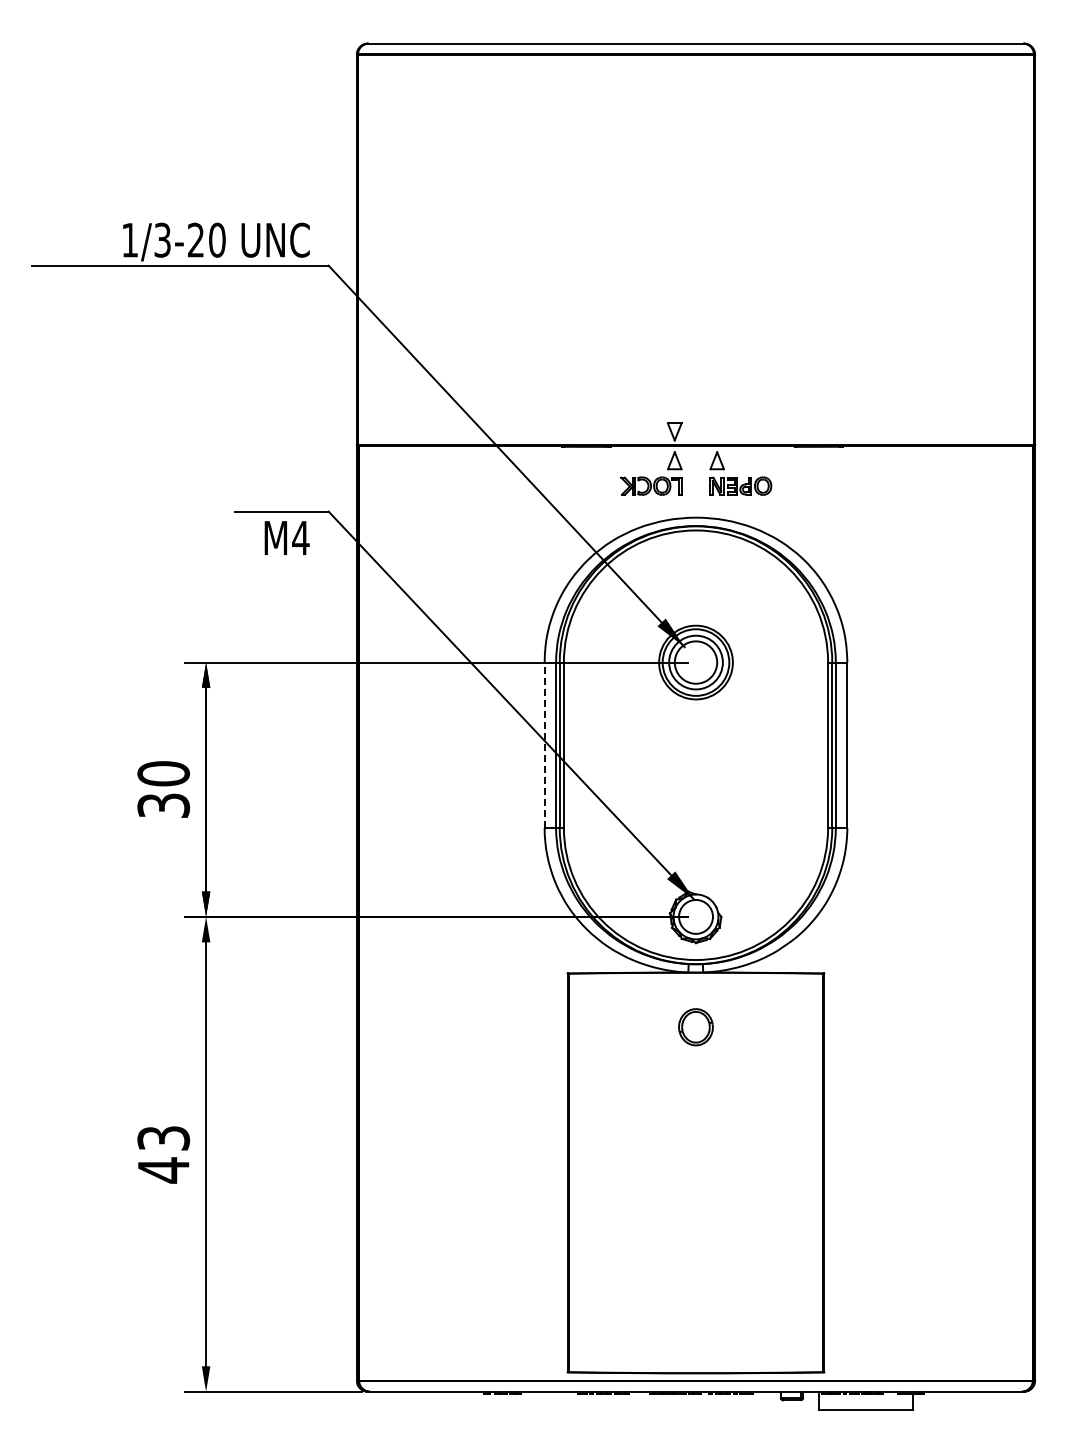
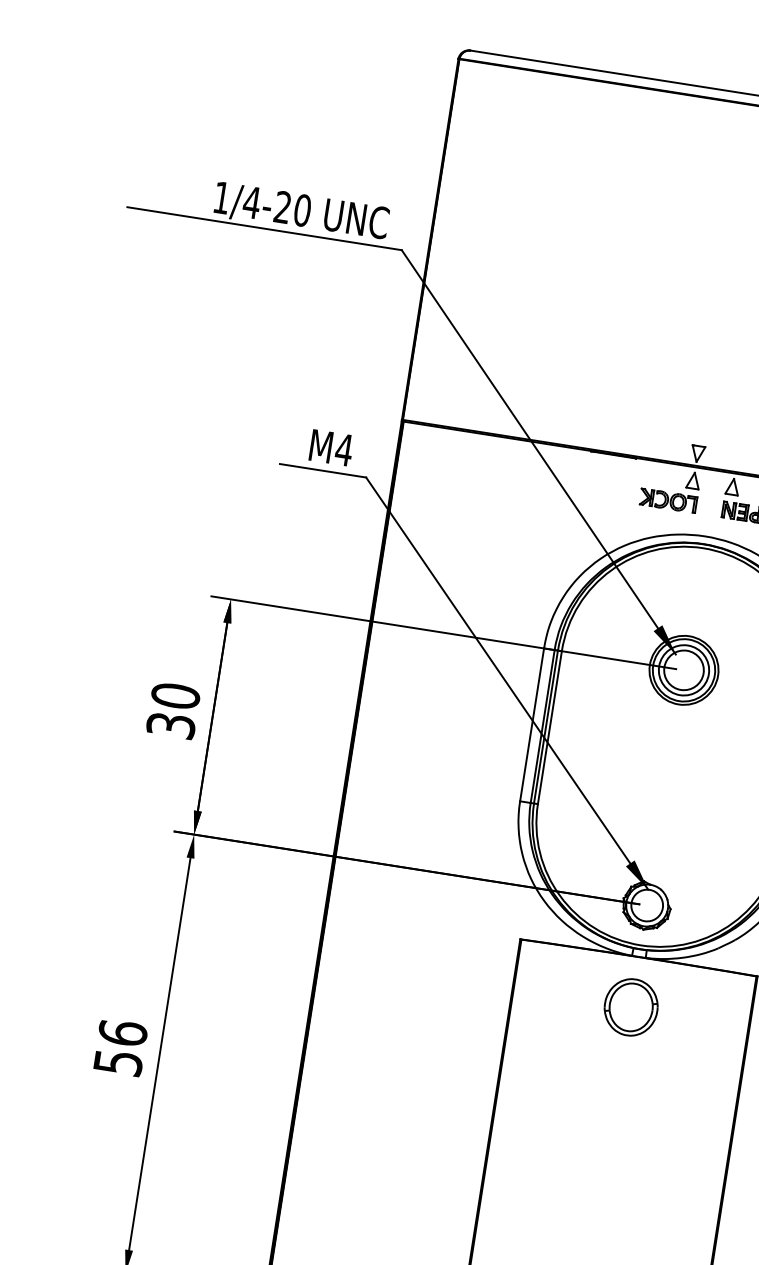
text: (162, 239) -> (251, 201), 1/3-20 -> 1/4-20
text: (286, 537) -> (331, 447), moved
line: (544, 745) -> (531, 725), dashed -> solid
part: (695, 1027) -> (630, 1007), size x1.67
text: (163, 1154) -> (120, 1048), 43 -> 56

